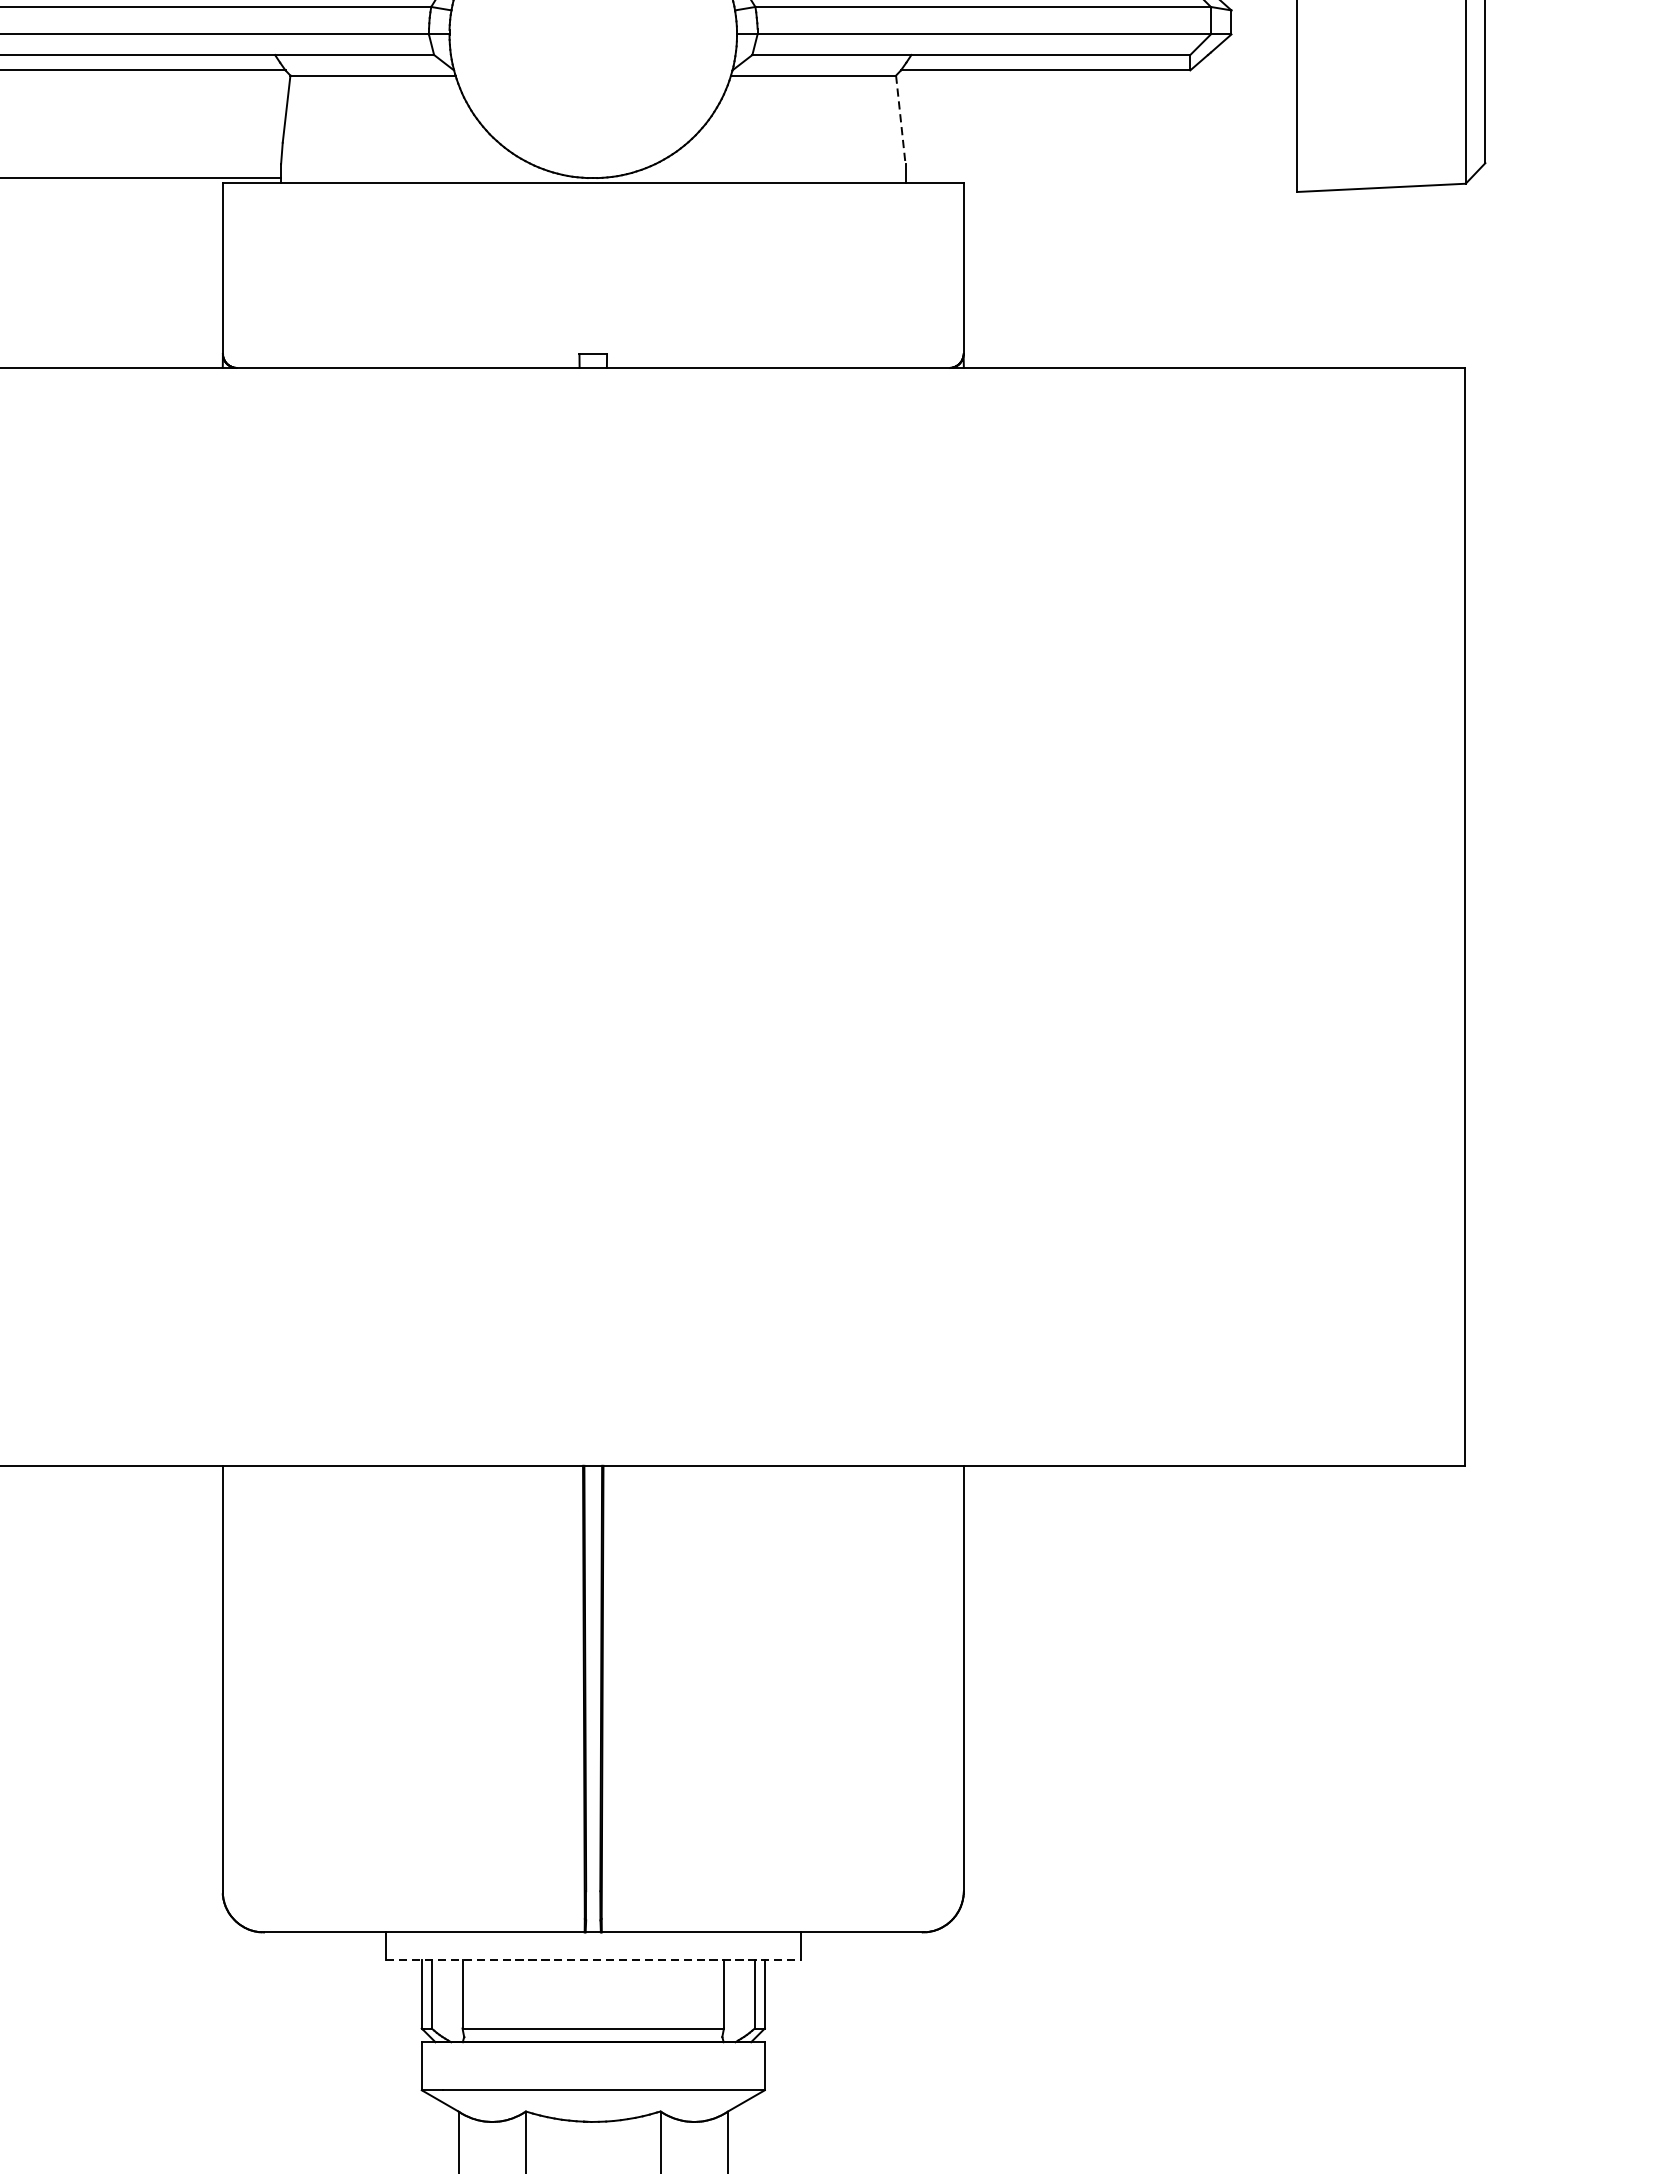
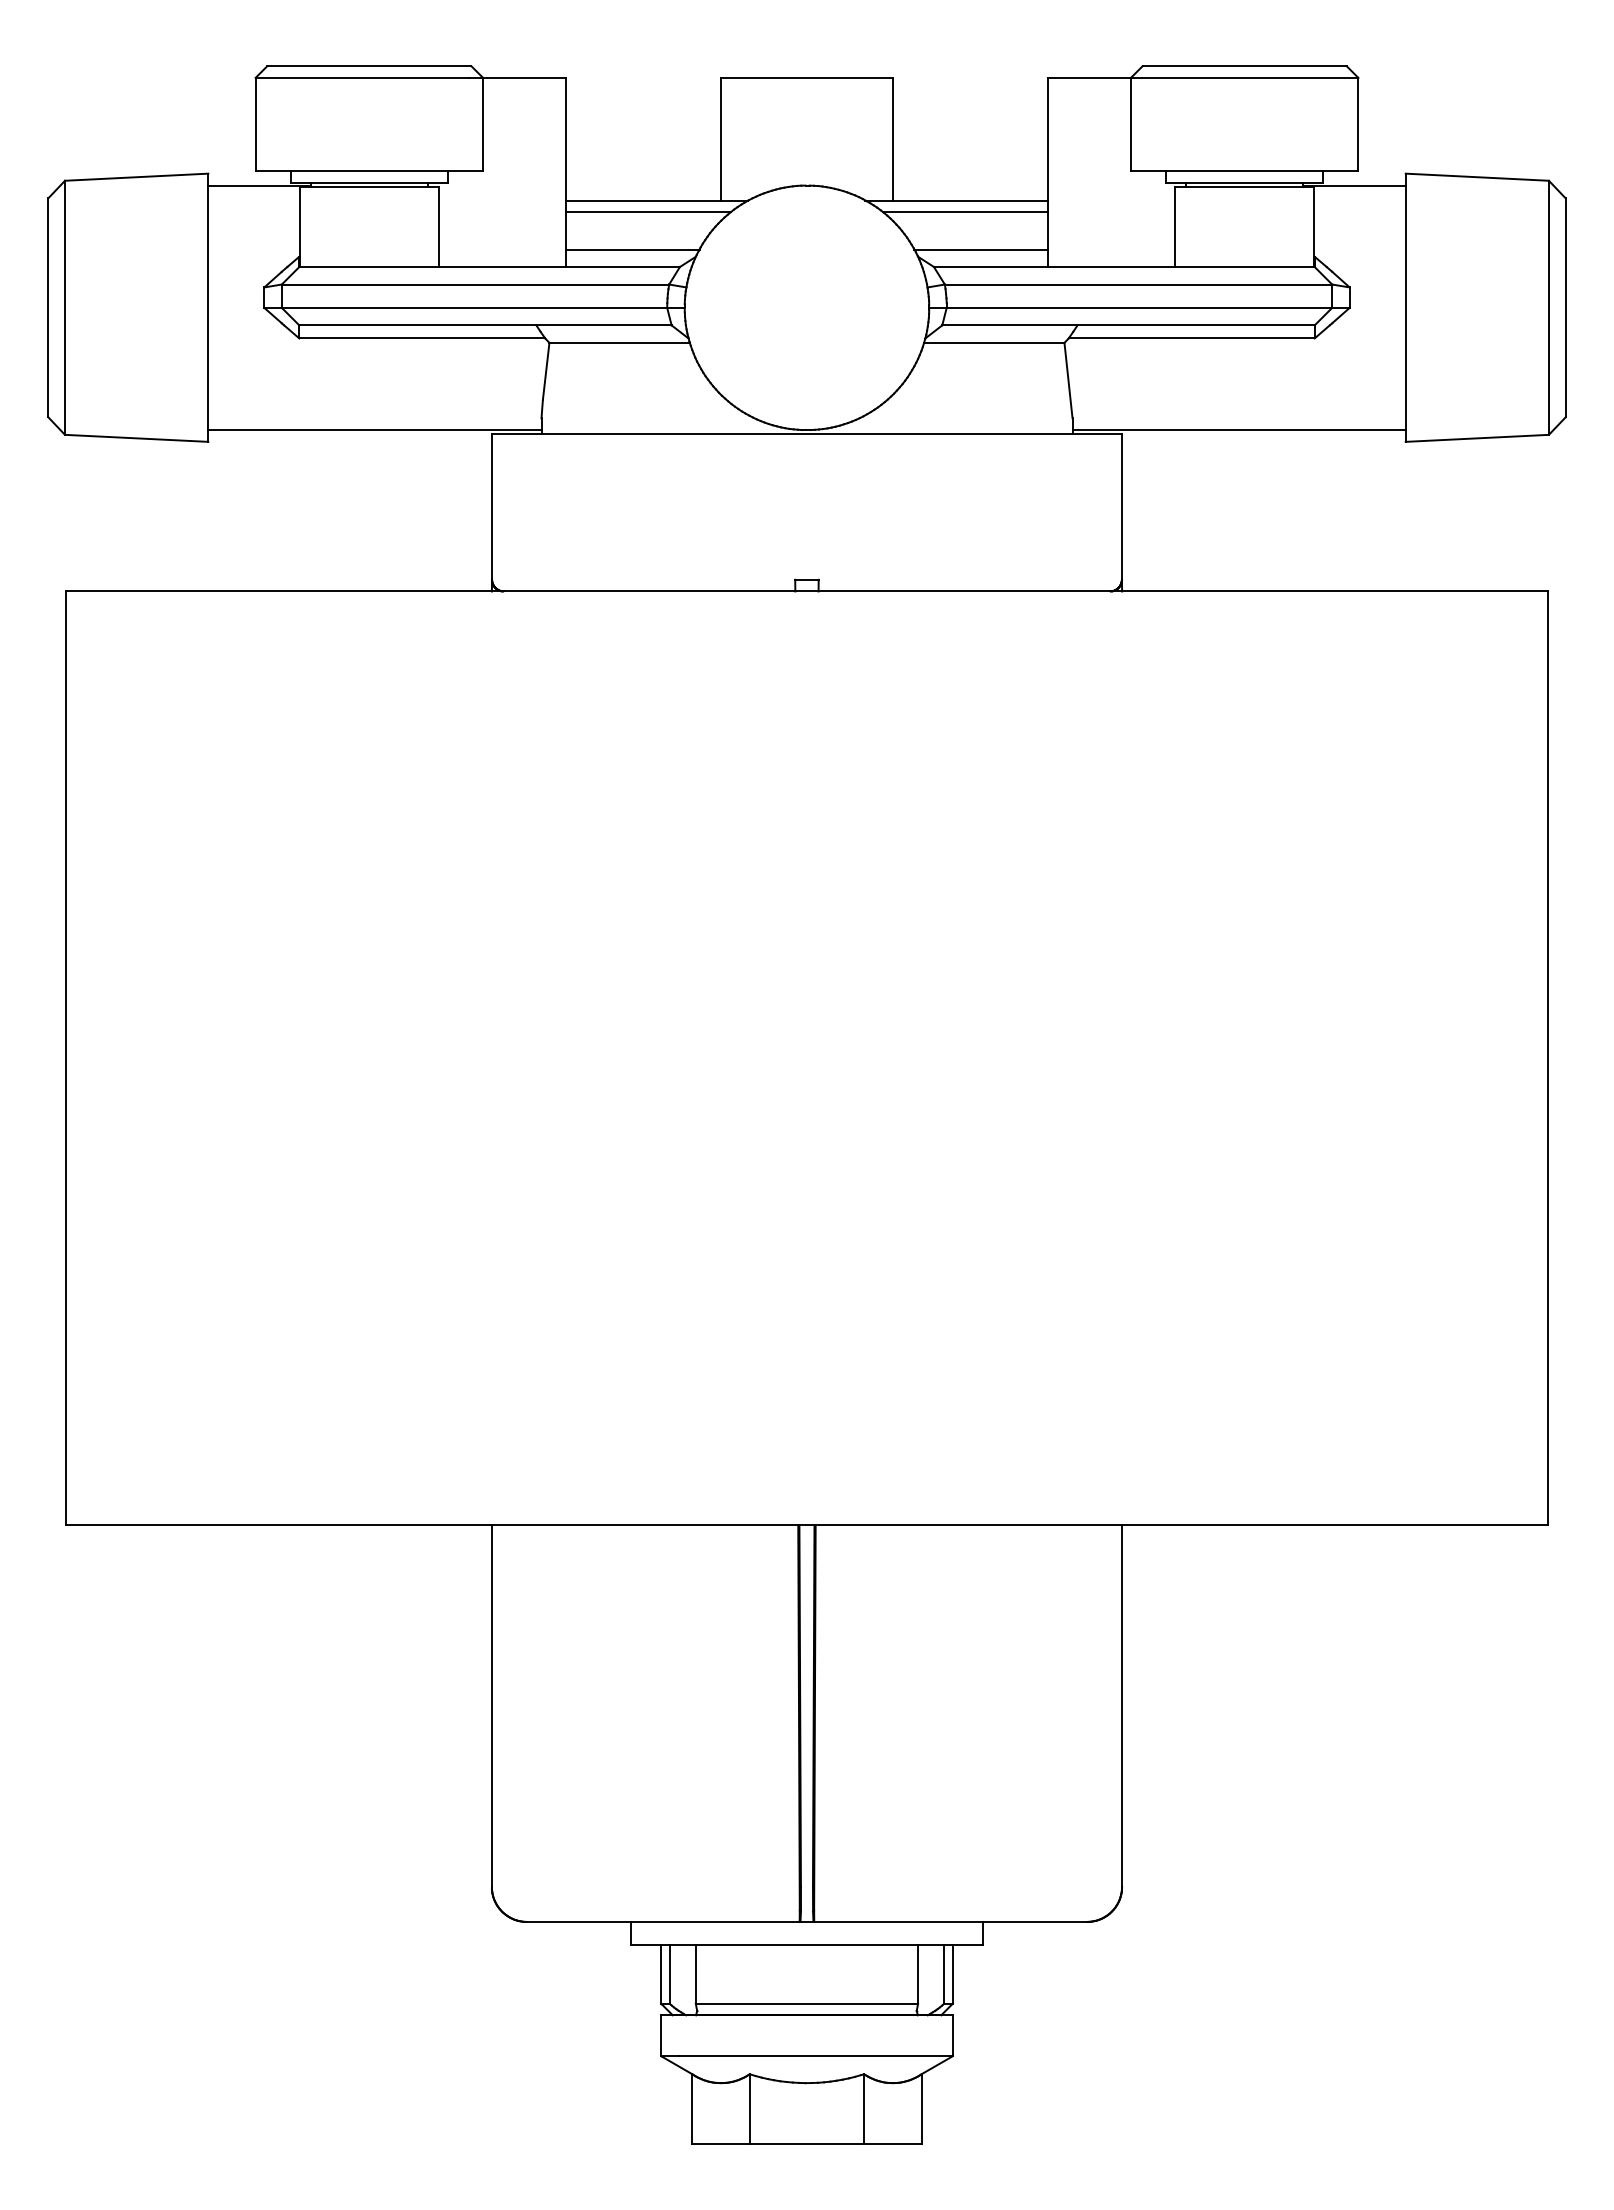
line: (900, 119) -> (1068, 380), dashed -> solid
line: (1100, 178) -> (1238, 430), added
line: (593, 1960) -> (807, 1945), dashed -> solid

